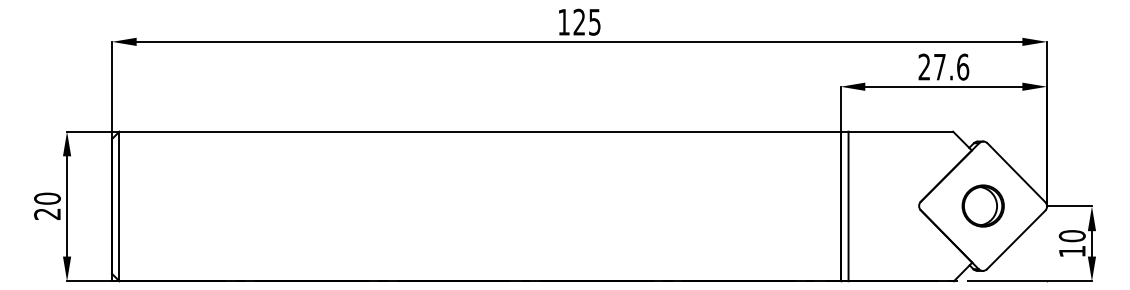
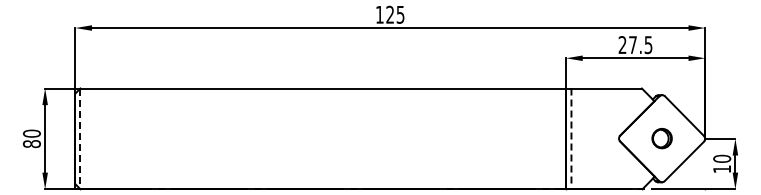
text: (962, 67) -> (648, 45), 27.6 -> 27.5
part: (982, 205) -> (661, 138), size x0.7
line: (119, 207) -> (80, 139), solid -> dashed
line: (848, 207) -> (571, 139), solid -> dashed
text: (46, 214) -> (31, 144), 20 -> 80

